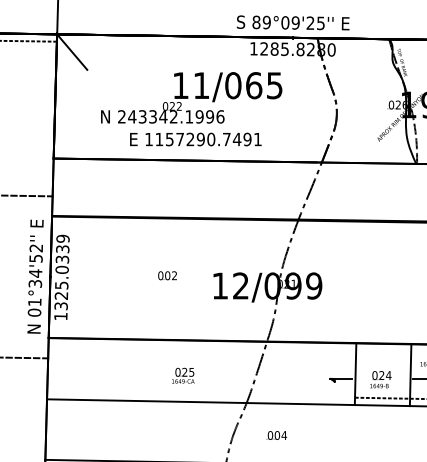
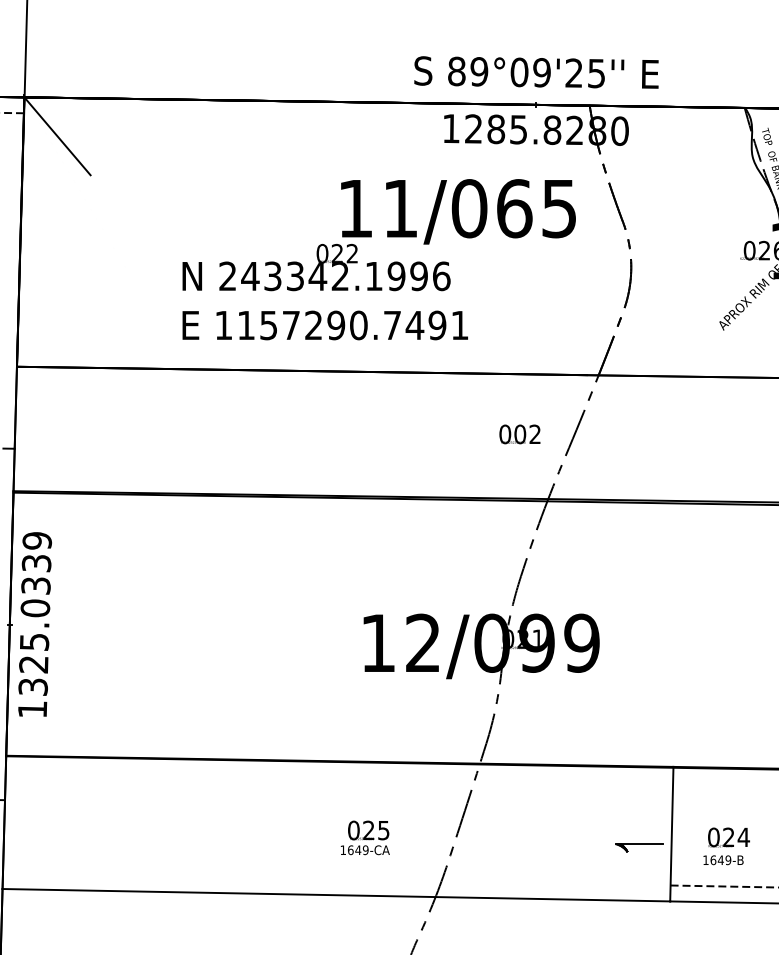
text: (191, 97) -> (378, 234), moved
text: (167, 275) -> (519, 433), moved
text: (183, 375) -> (365, 837), moved

